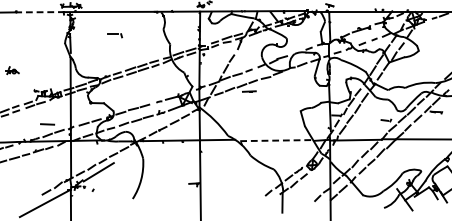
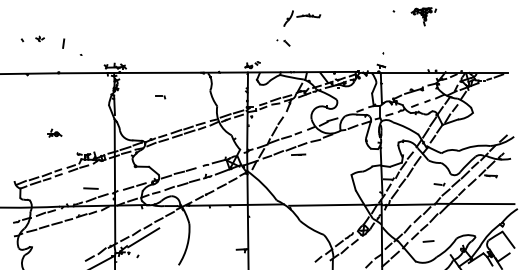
line: (40, 12) -> (83, 73), dashed -> solid
part: (115, 35) -> (160, 97), size x0.62
line: (277, 140) -> (327, 205), dashed -> solid
line: (375, 175) -> (428, 241), added

